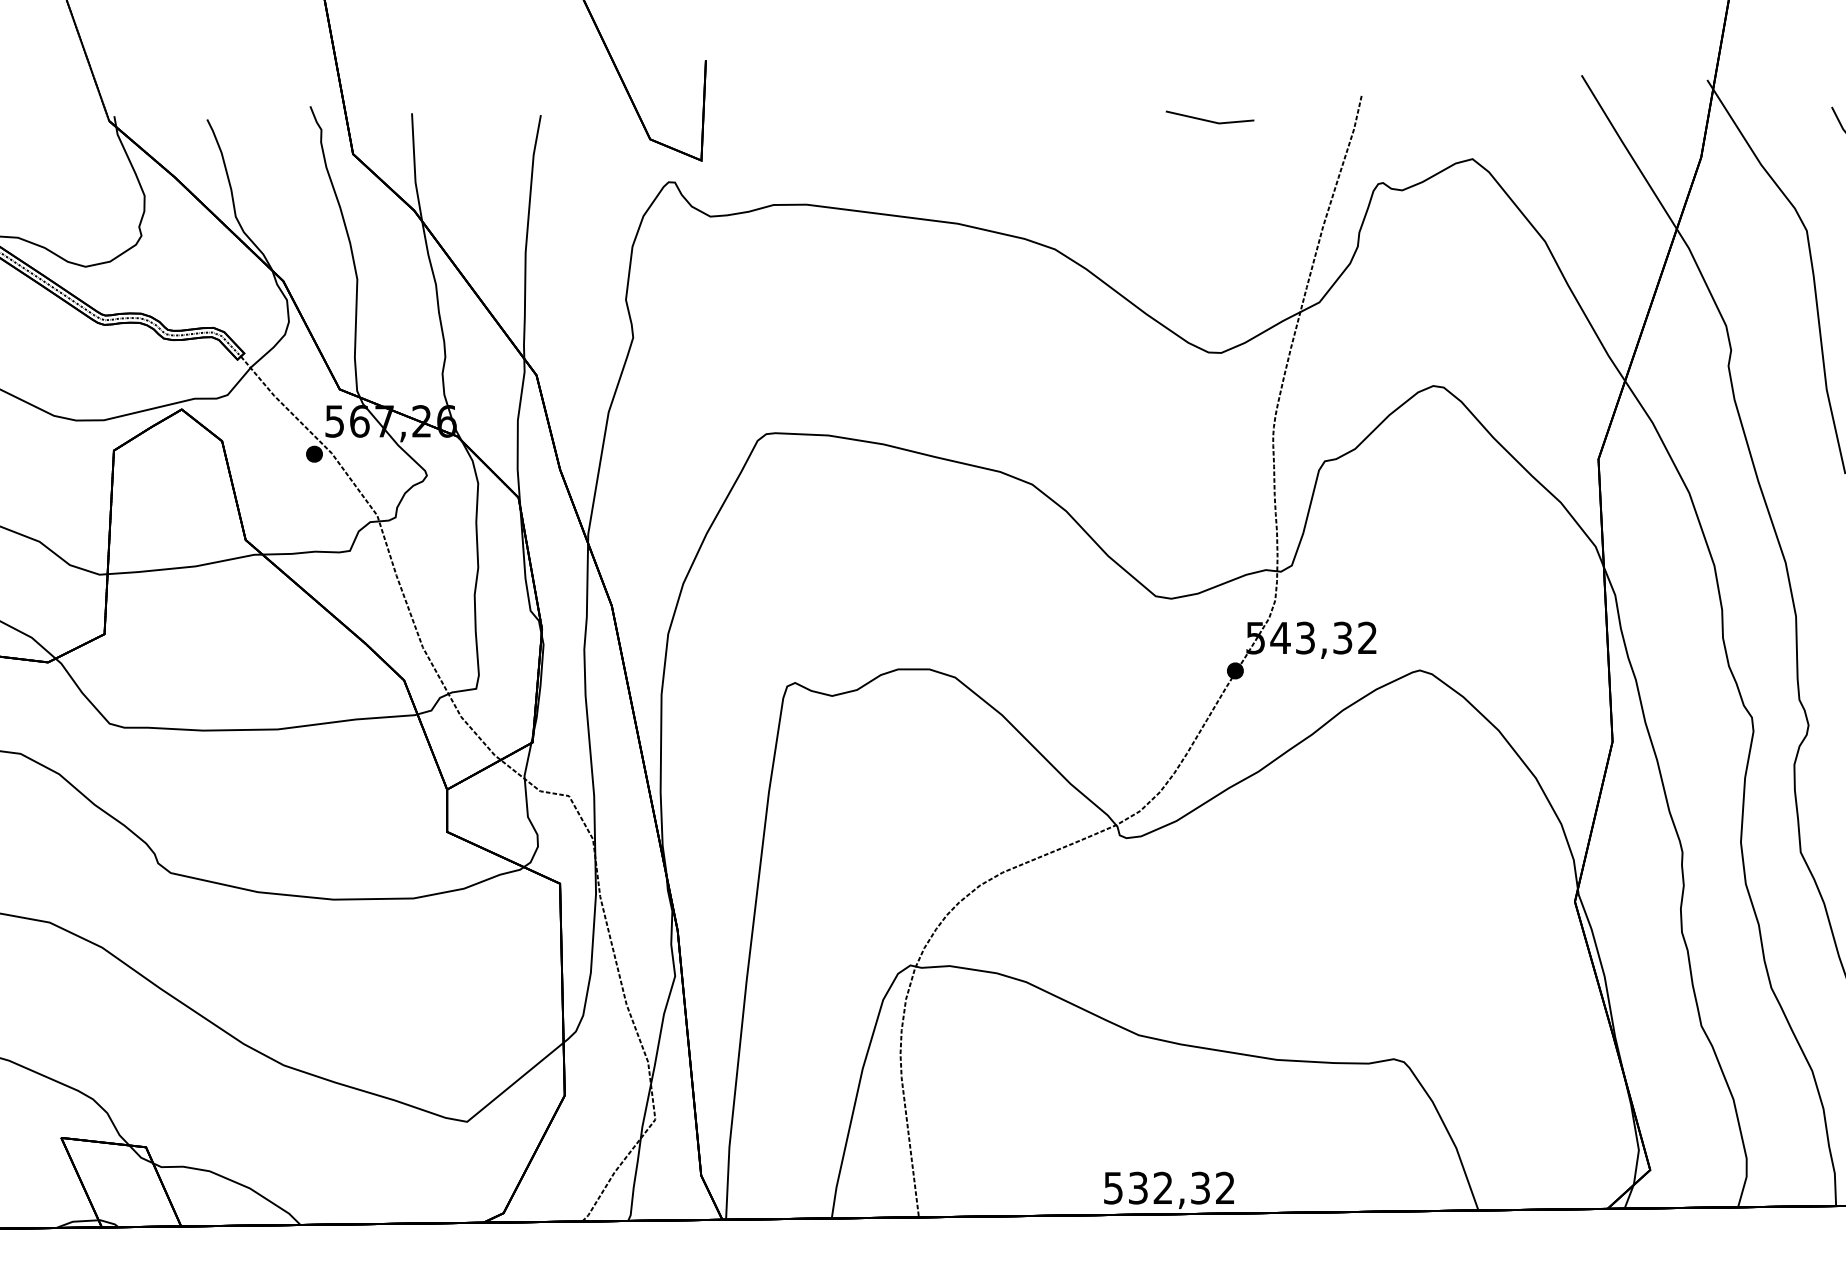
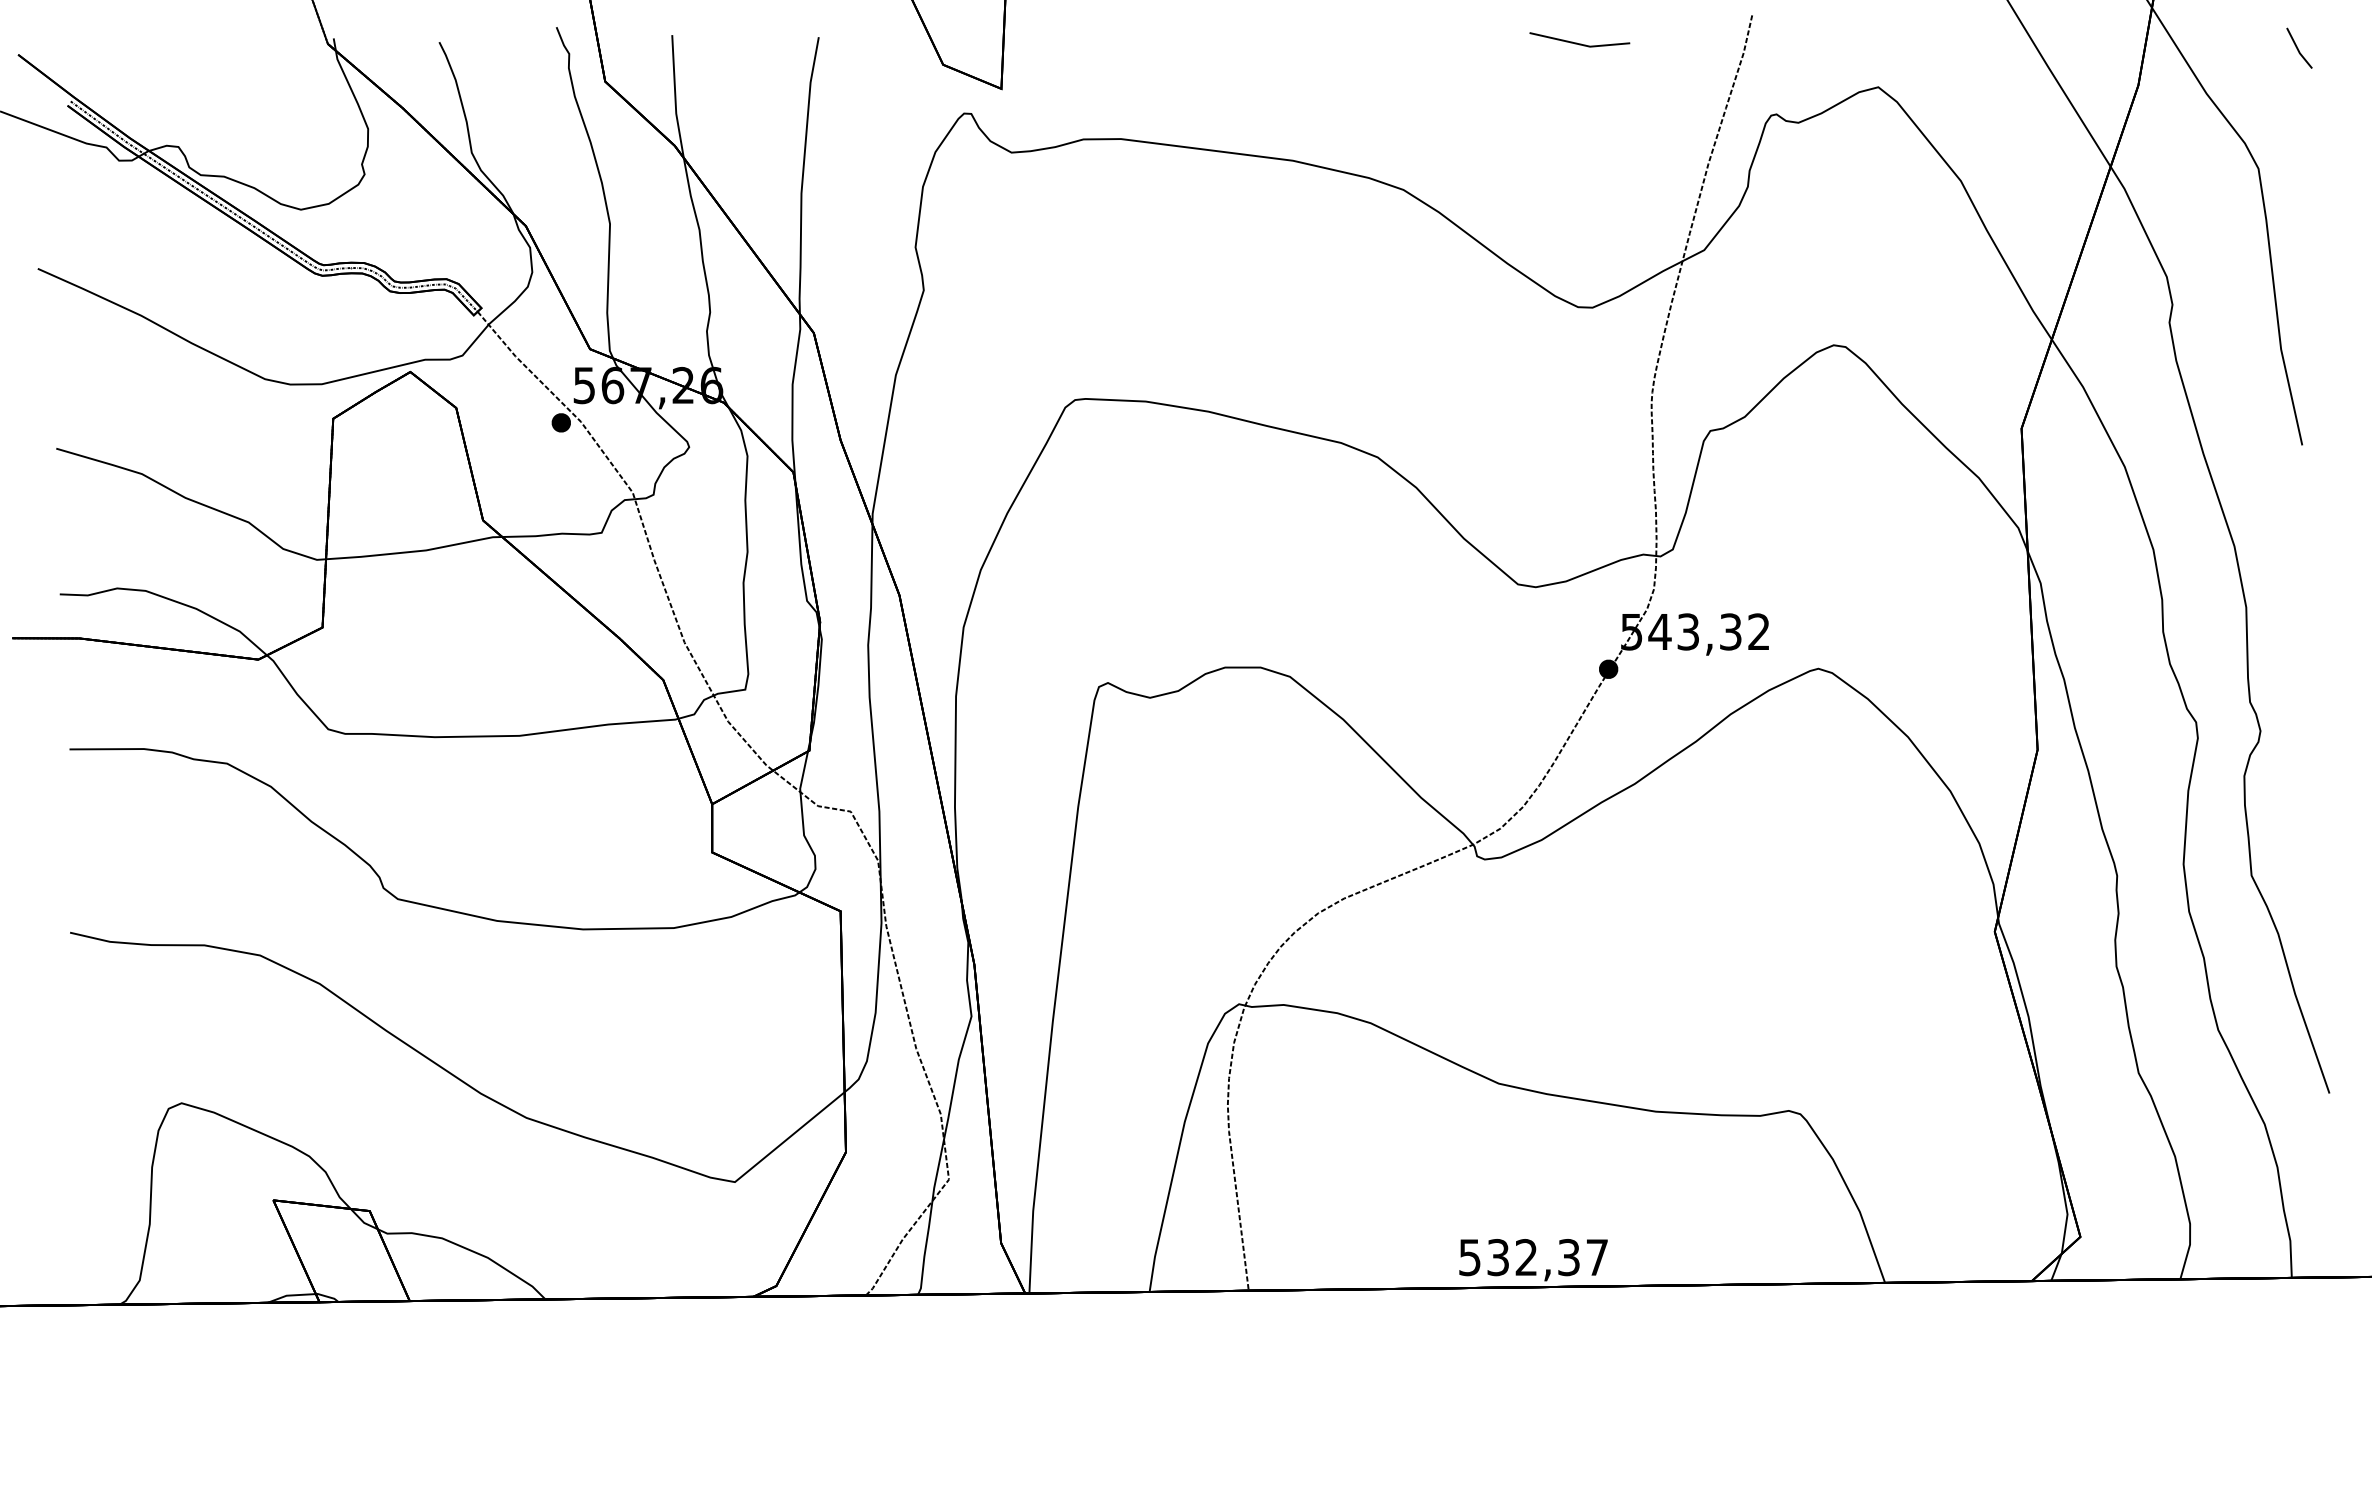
text: (1224, 1188) -> (1596, 1257), 532,32 -> 532,37

